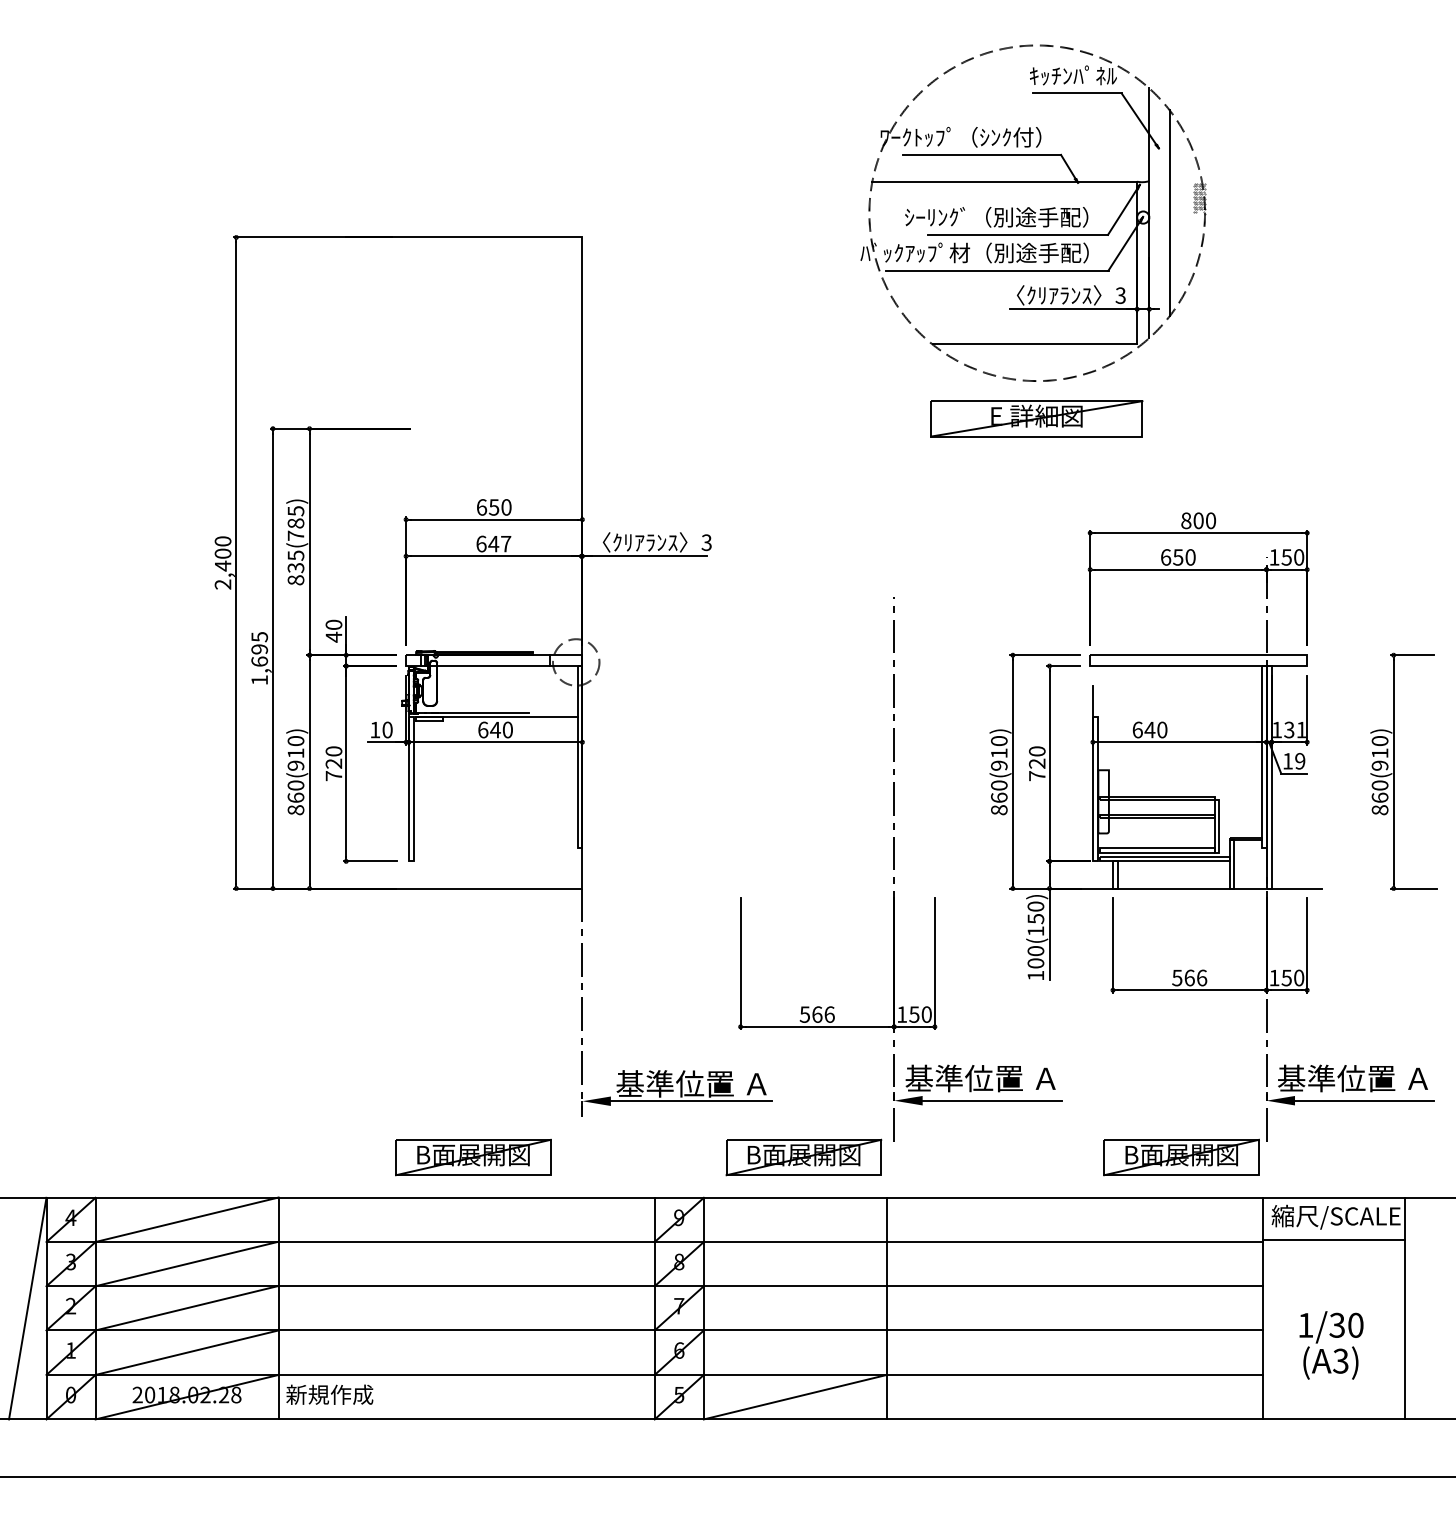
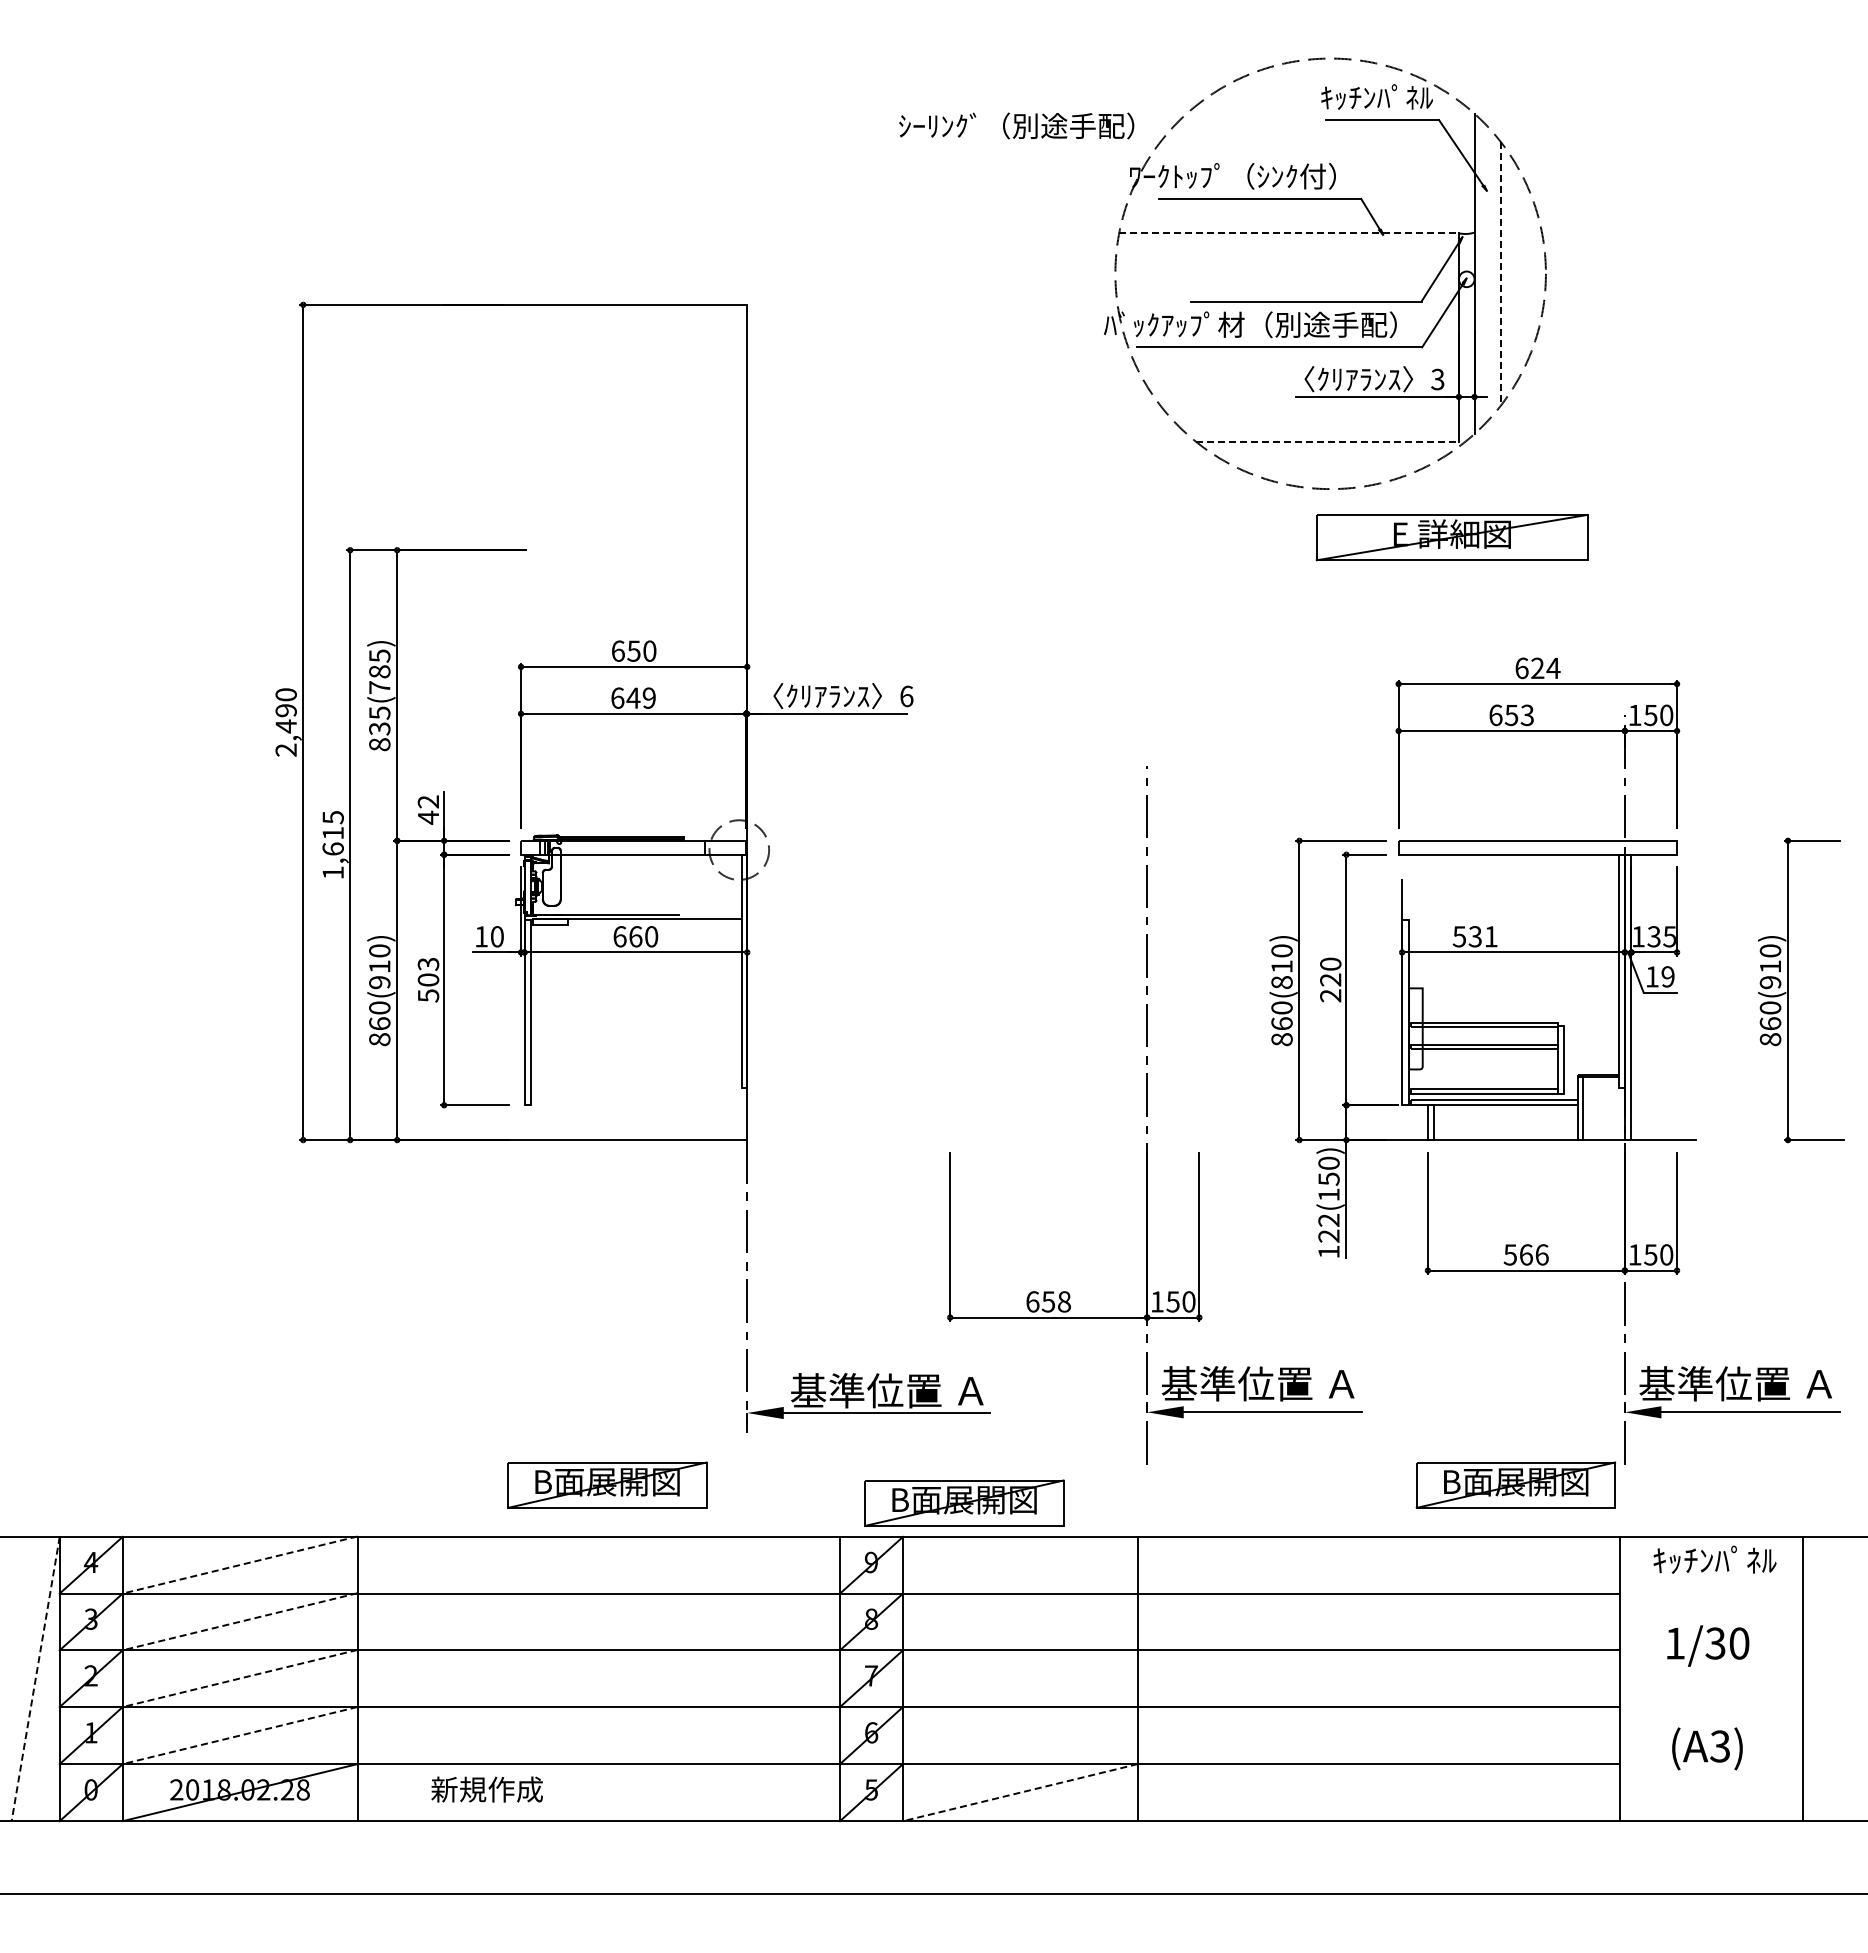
line: (1005, 181) -> (1289, 233), solid -> dashed
hatch: (1199, 198) -> (1538, 255), removed
line: (1169, 213) -> (1500, 274), solid -> dashed
text: (996, 216) -> (1016, 125), moved
line: (1035, 344) -> (1328, 442), solid -> dashed
part: (1036, 418) -> (1451, 537), moved
text: (1198, 520) -> (1537, 668), 800 -> 624
text: (706, 542) -> (906, 696), 3 -> 6
text: (505, 543) -> (648, 697), 647 -> 649
text: (222, 553) -> (285, 710), 2,400 -> 2,490
text: (1189, 556) -> (1526, 714), 650 -> 653
text: (333, 624) -> (428, 801), 40 -> 42
text: (259, 649) -> (332, 833), 1,695 -> 1,615
text: (495, 729) -> (635, 936), 640 -> 660
text: (1149, 729) -> (1474, 936), 640 -> 531
text: (1301, 729) -> (1669, 936), 131 -> 135
text: (333, 763) -> (428, 979), 720 -> 503
text: (998, 765) -> (1281, 982), 860(910) -> 860(810)
text: (1037, 775) -> (1330, 995), 720 -> 220
text: (1035, 956) -> (1328, 1227), 100(150) -> 122(150)
text: (817, 1014) -> (1048, 1301), 566 -> 658
part: (804, 1156) -> (964, 1502), moved
text: (1335, 1217) -> (1713, 1561), 縮尺/SCALE -> ｷｯﾁﾝﾊﾟﾈﾙ
line: (187, 1220) -> (240, 1565), solid -> dashed
line: (1334, 1239) -> (1711, 1590), removed
line: (187, 1263) -> (240, 1621), solid -> dashed
line: (27, 1308) -> (35, 1679), solid -> dashed
line: (187, 1308) -> (240, 1678), solid -> dashed
text: (1331, 1326) -> (1708, 1645), moved
line: (187, 1352) -> (240, 1735), solid -> dashed
text: (329, 1394) -> (486, 1789), moved
line: (795, 1397) -> (1020, 1792), solid -> dashed

